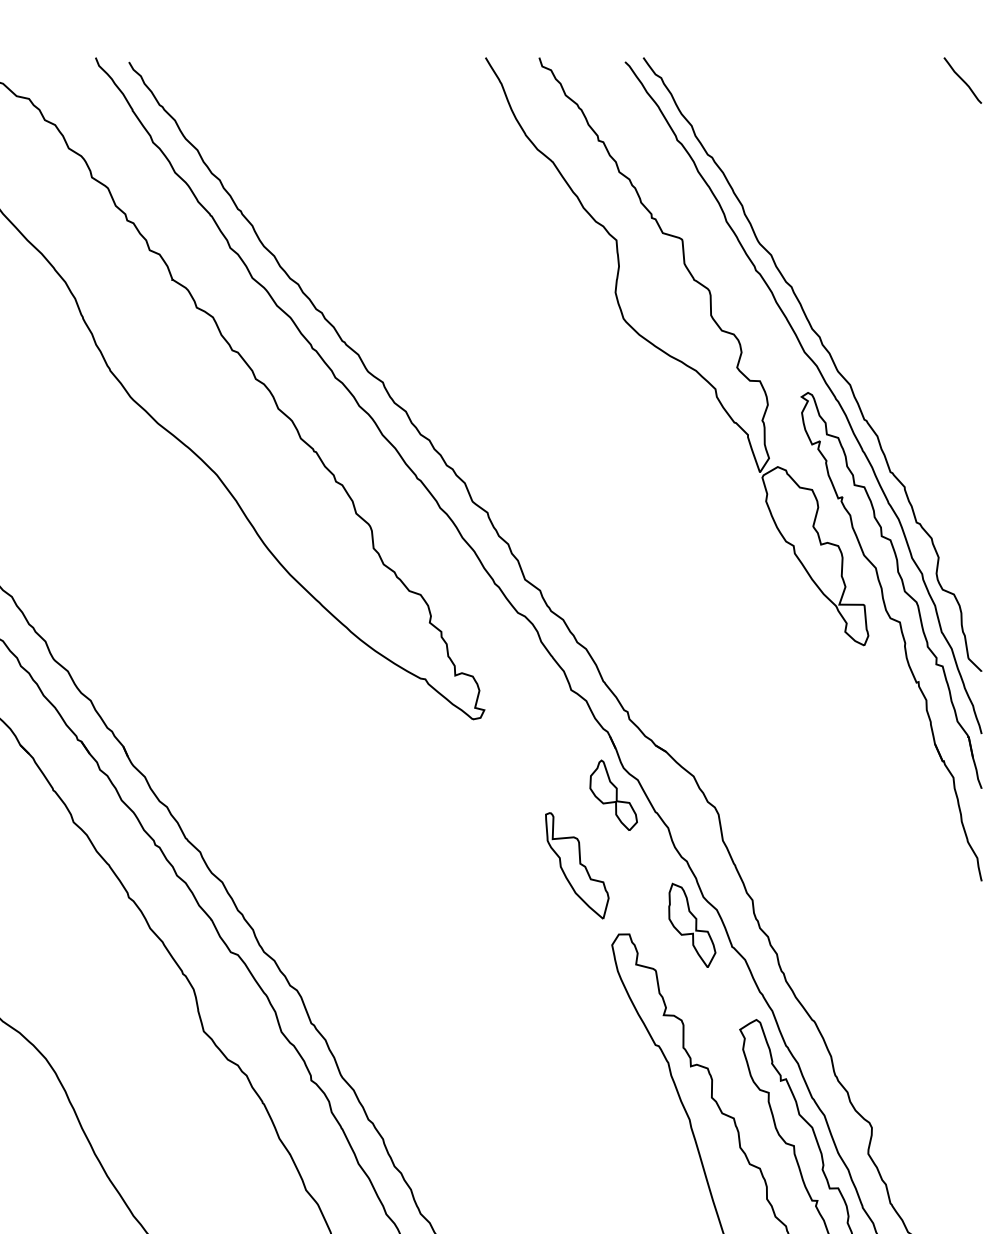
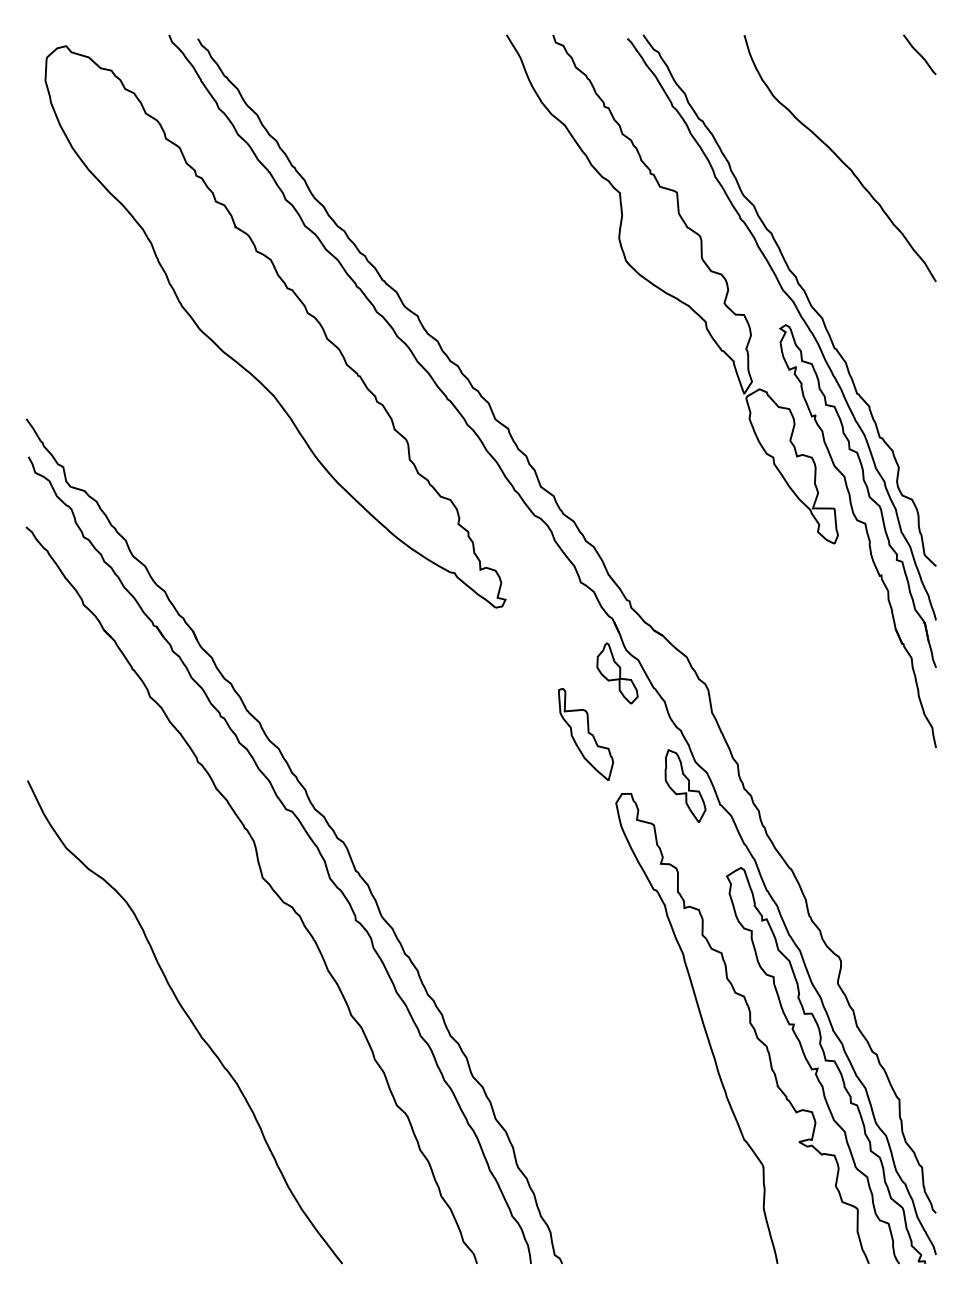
curve: (870, 200) -> (839, 158), added

